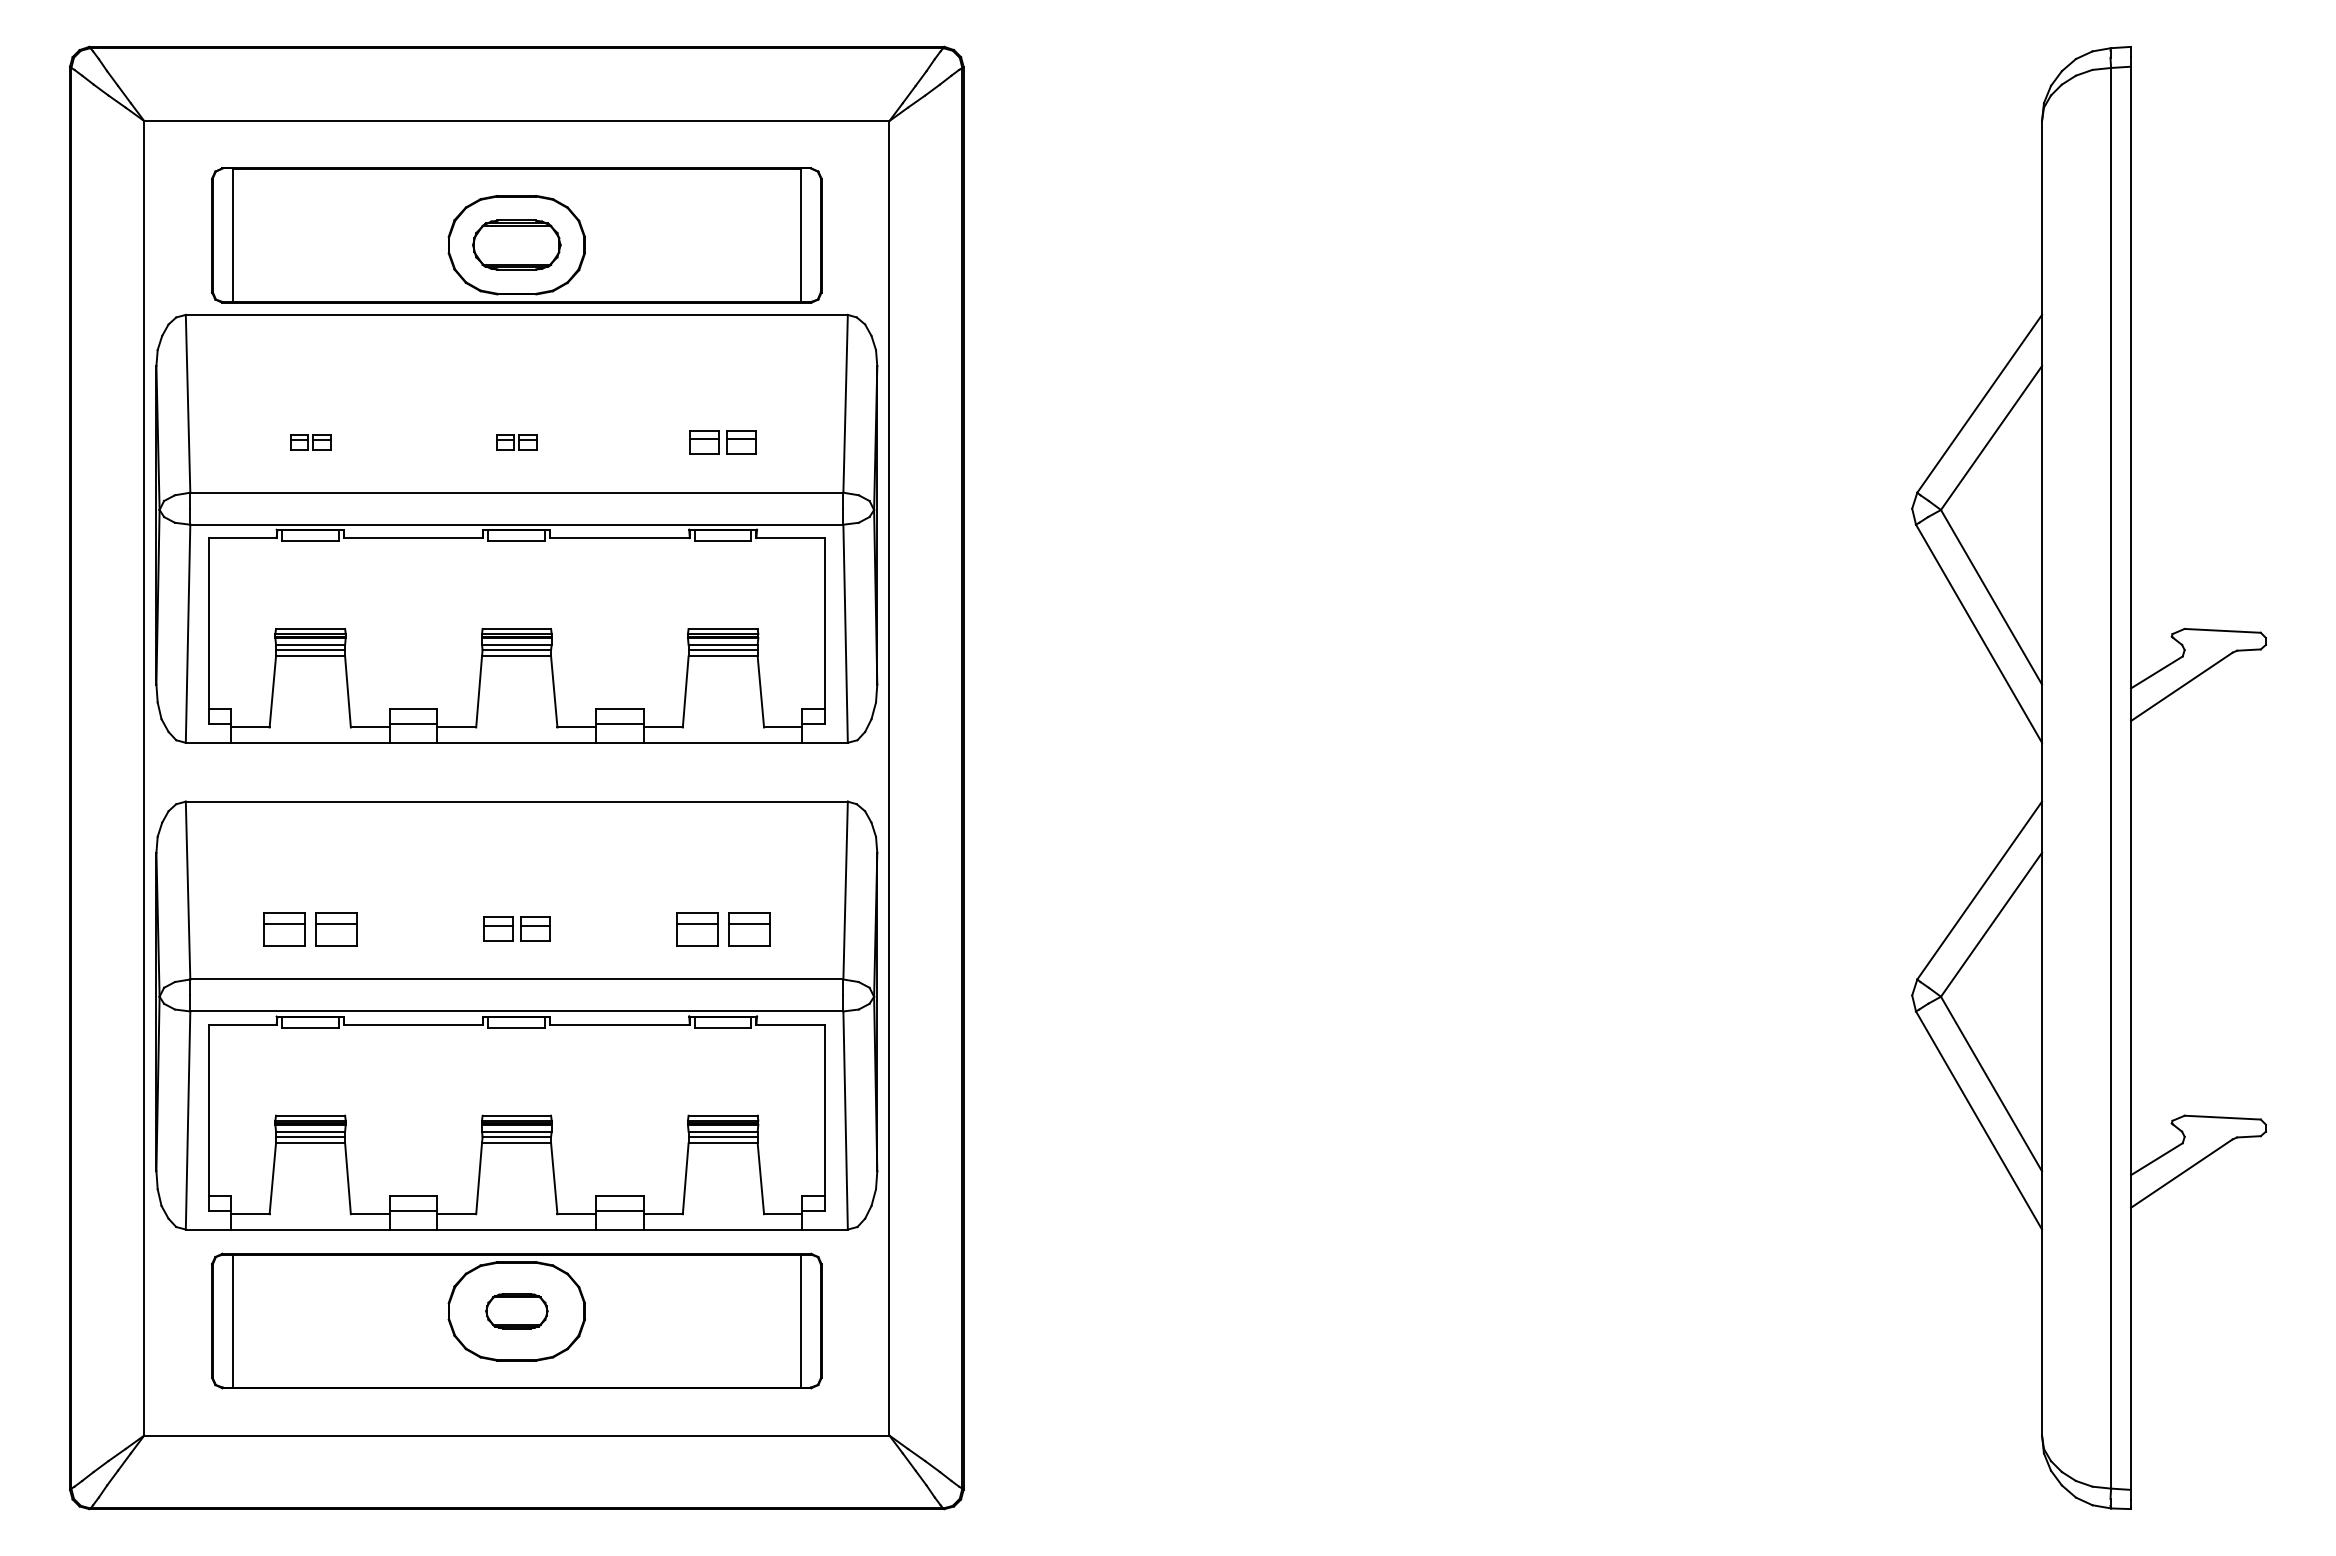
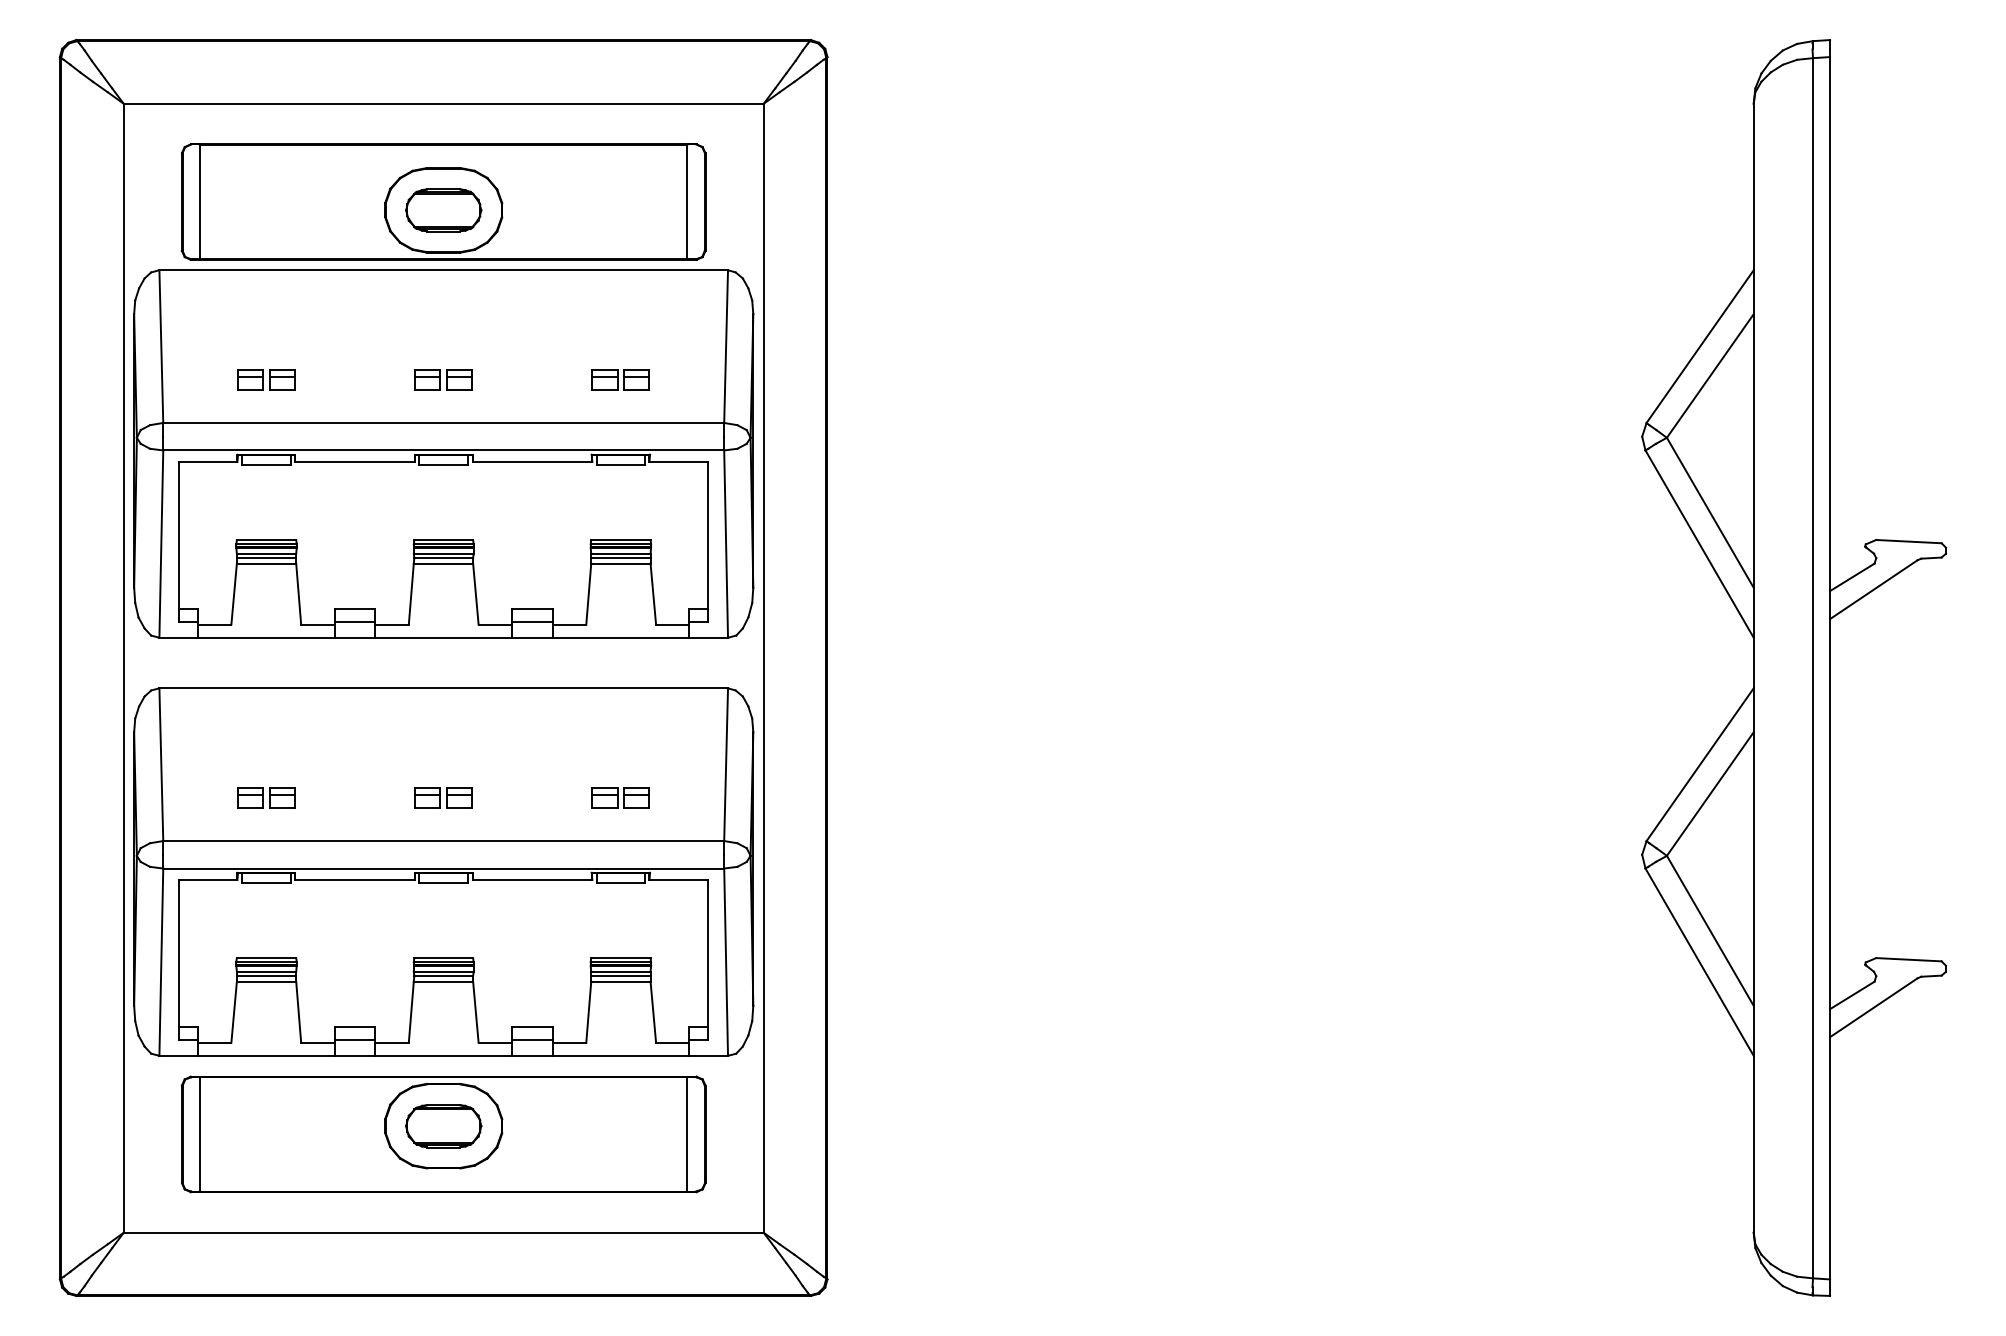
part: (310, 442) -> (266, 379), size x1.67
part: (516, 442) -> (443, 379), size x1.67
part: (310, 928) -> (266, 797), size x0.71
part: (722, 928) -> (620, 797), size x0.71
part: (516, 1310) -> (443, 1125), size x1.43

